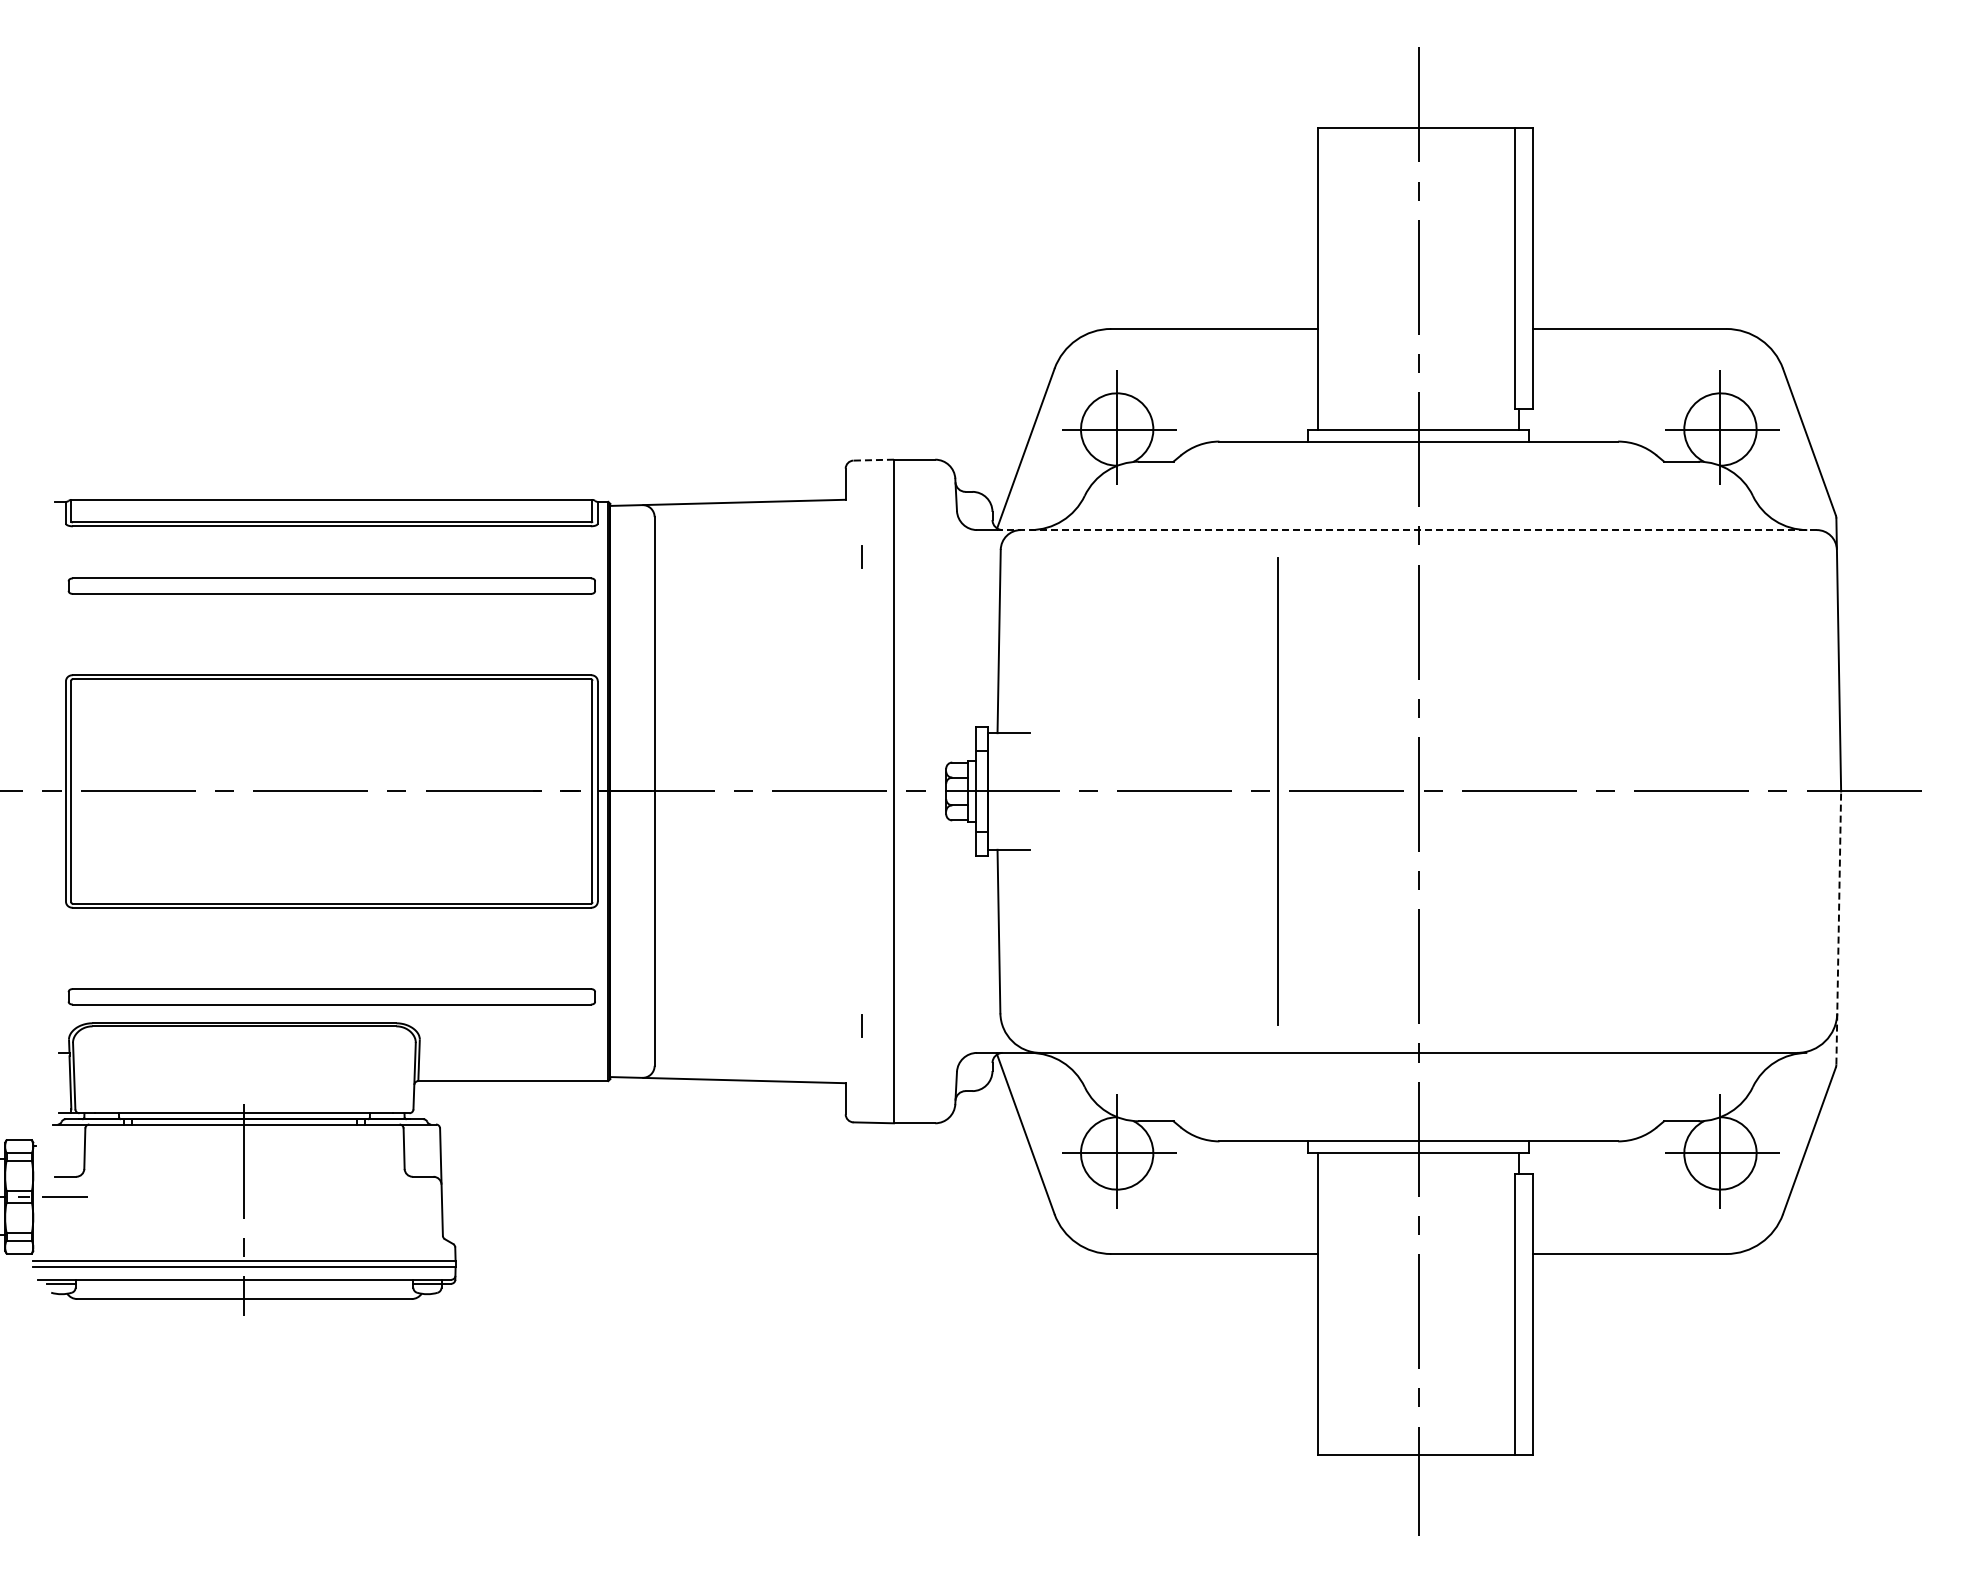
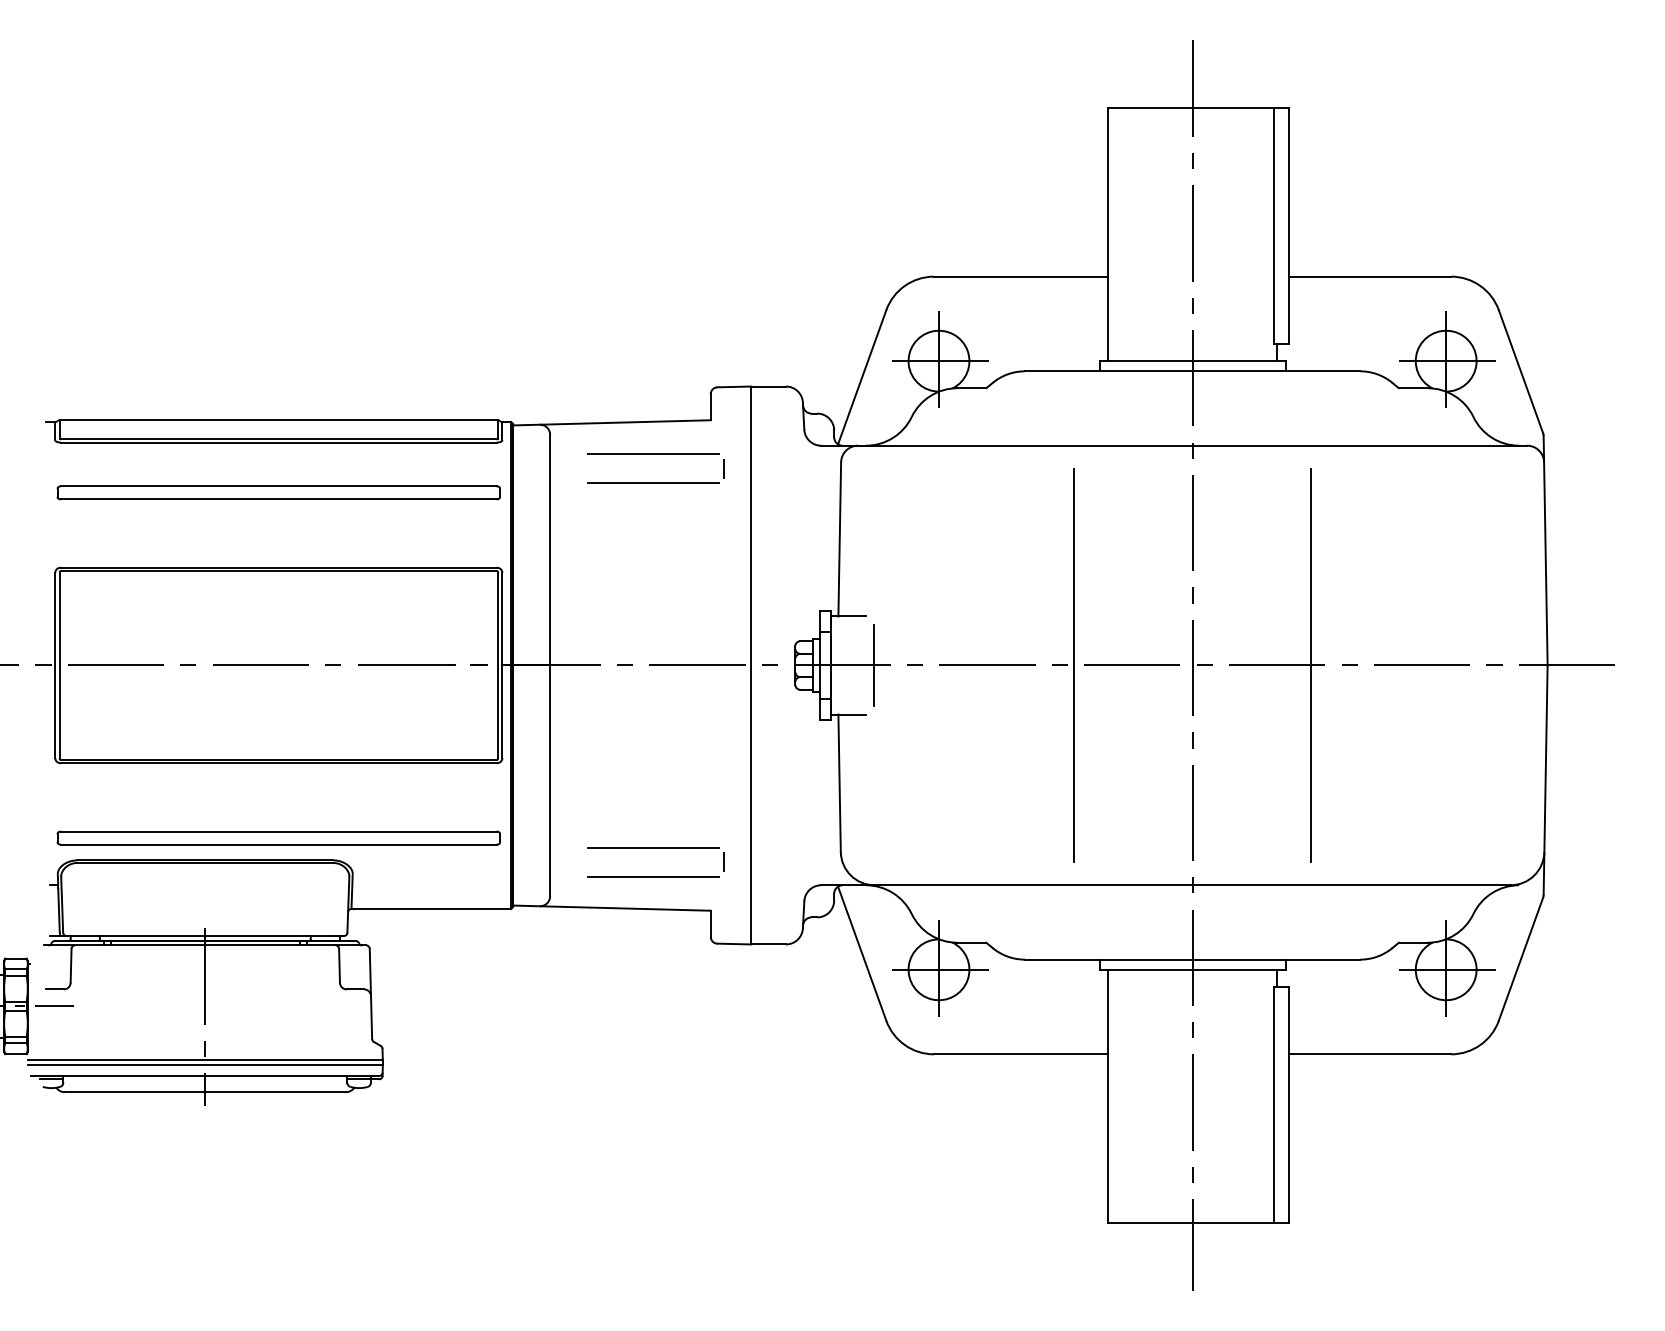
line: (873, 460) -> (734, 387), dashed -> solid
line: (1406, 530) -> (1182, 446), dashed -> solid
line: (777, 540) -> (653, 454), added
line: (777, 574) -> (653, 483), added
line: (1040, 791) -> (874, 665), added
line: (1559, 791) -> (1310, 665), added
line: (1838, 928) -> (1545, 780), dashed -> solid
line: (777, 1007) -> (653, 847), added
line: (777, 1042) -> (653, 876), added

